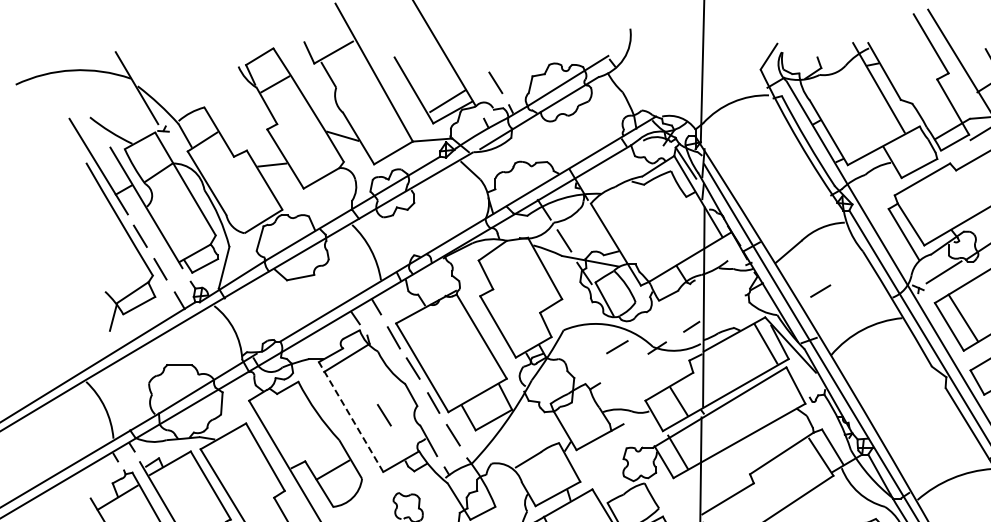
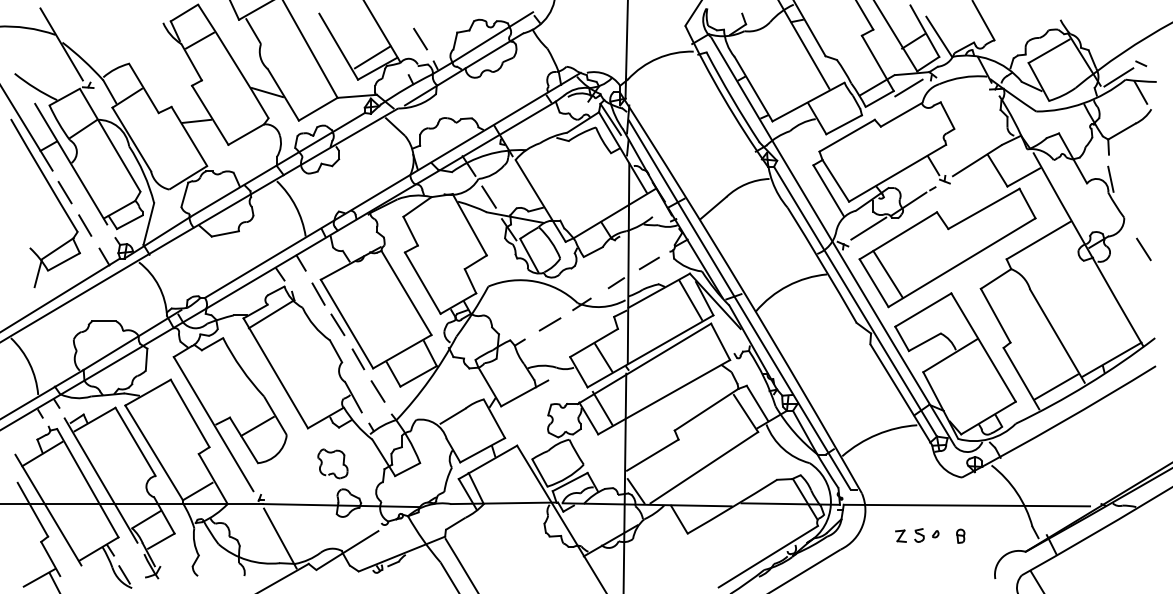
line: (820, 291) -> (649, 263), moved
line: (616, 347) -> (549, 324), moved
line: (383, 415) -> (308, 371), removed
line: (350, 417) -> (275, 373), dashed -> solid

